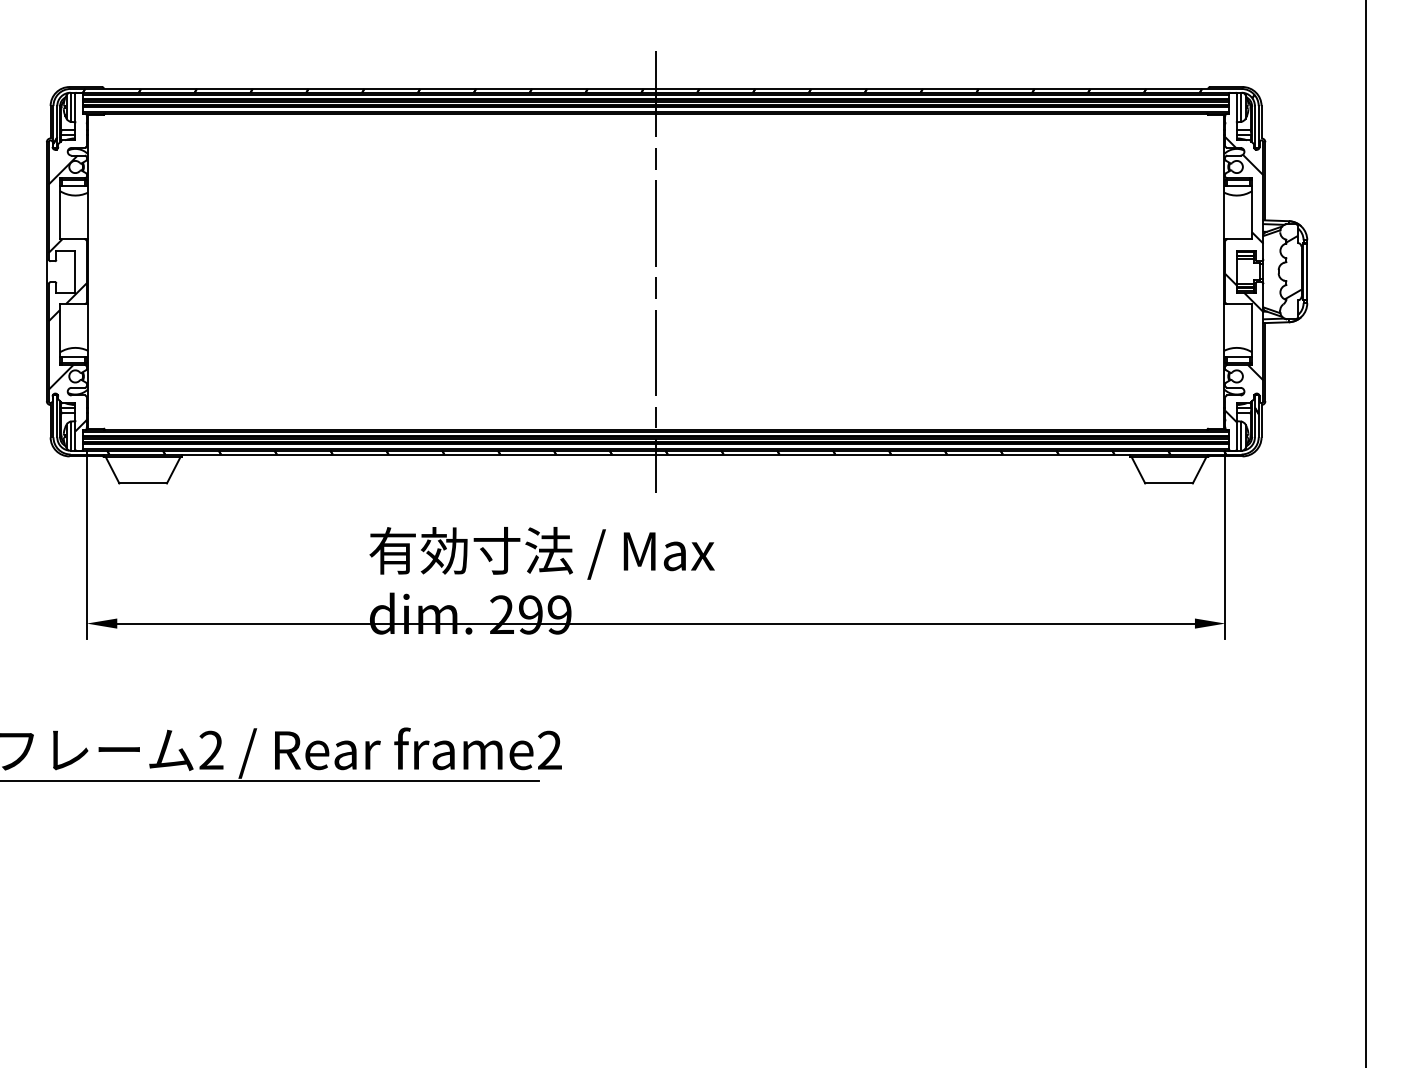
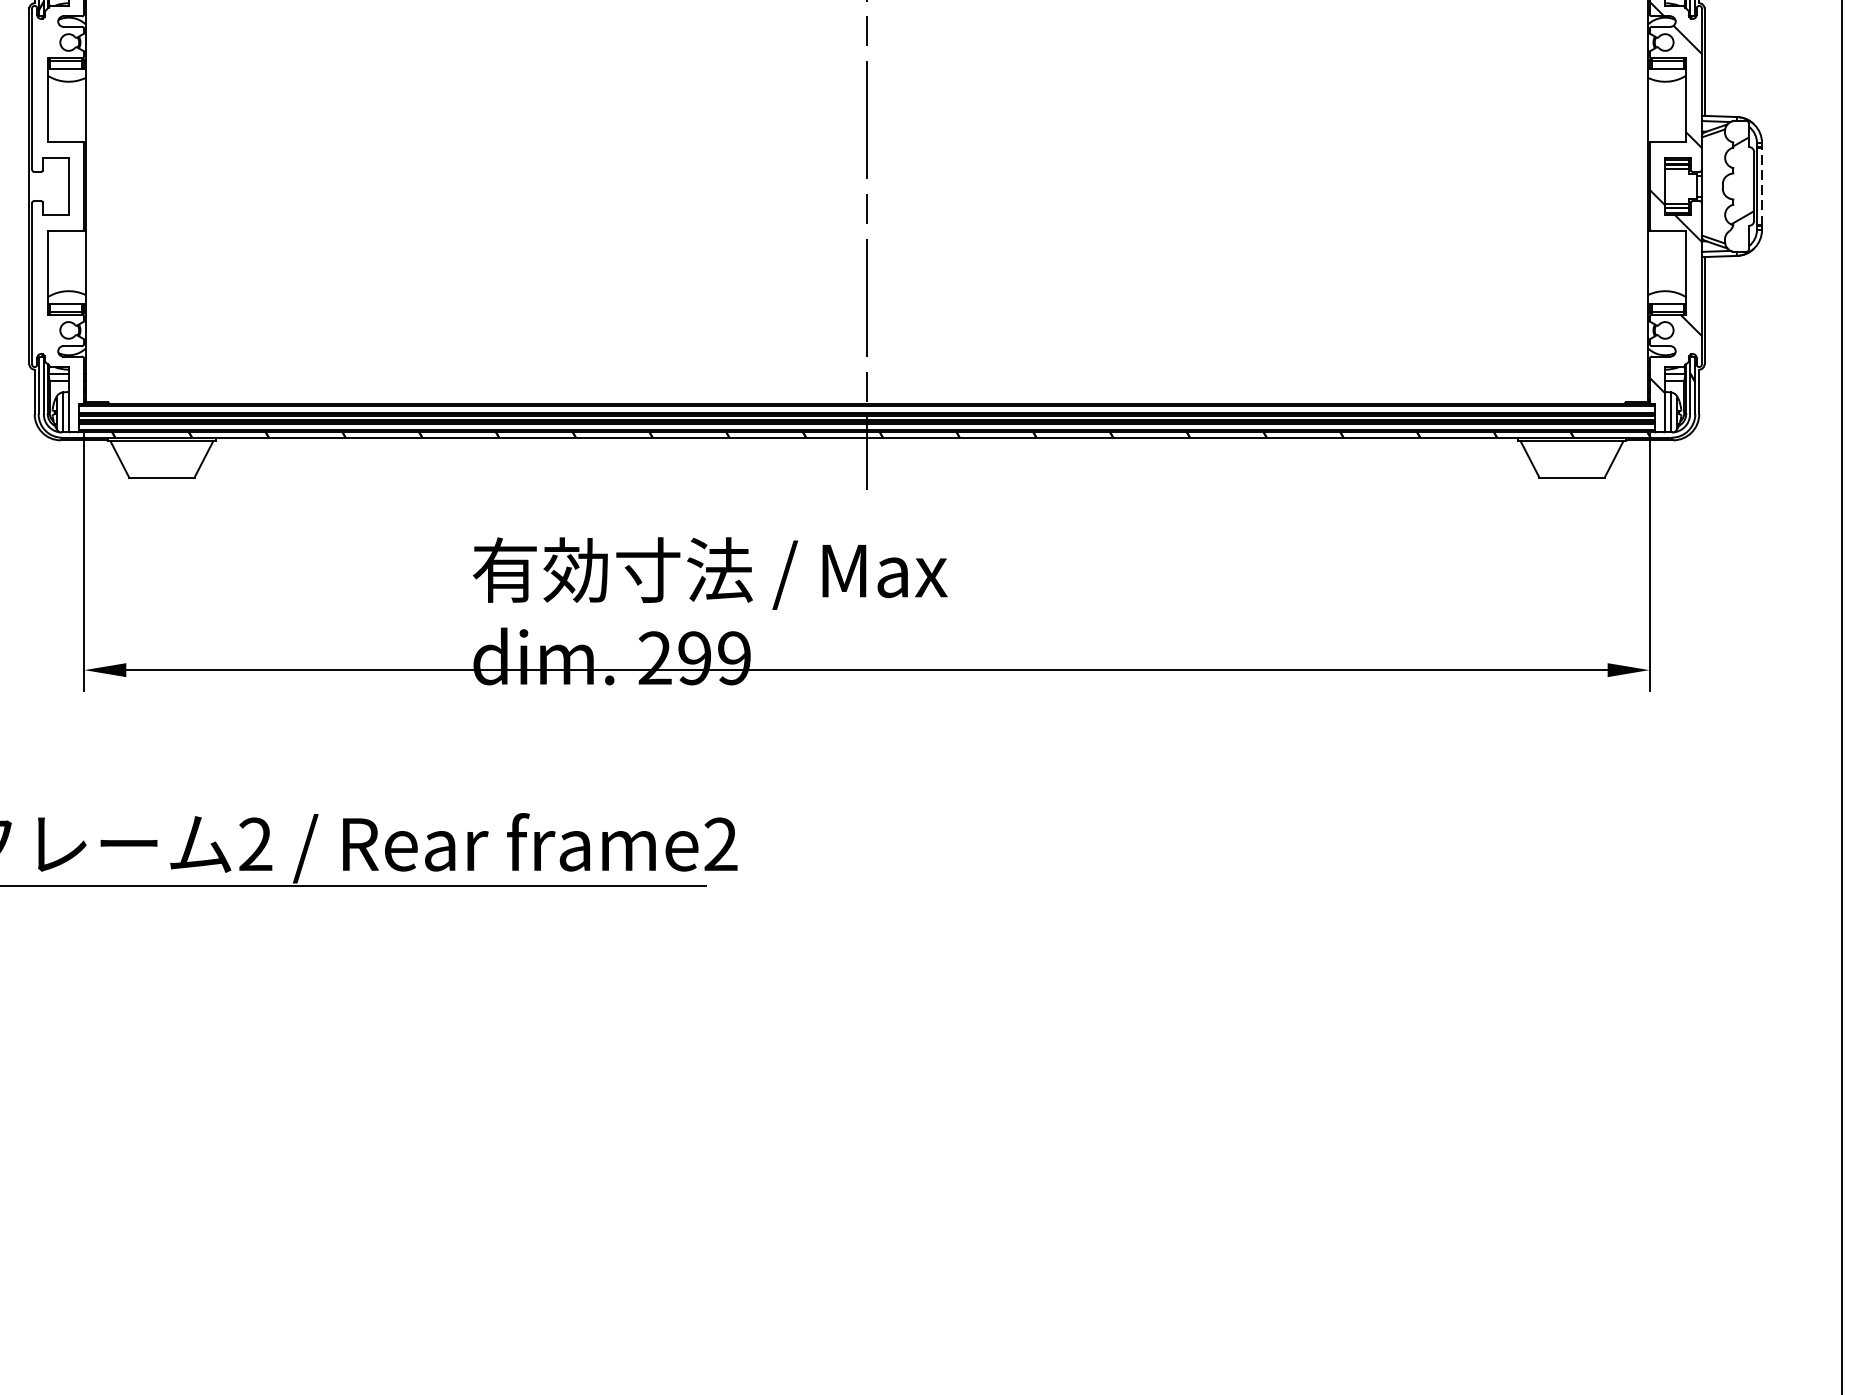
line: (1307, 271) -> (1762, 186), solid -> dashed
hatch: (67, 288) -> (57, 209), removed

